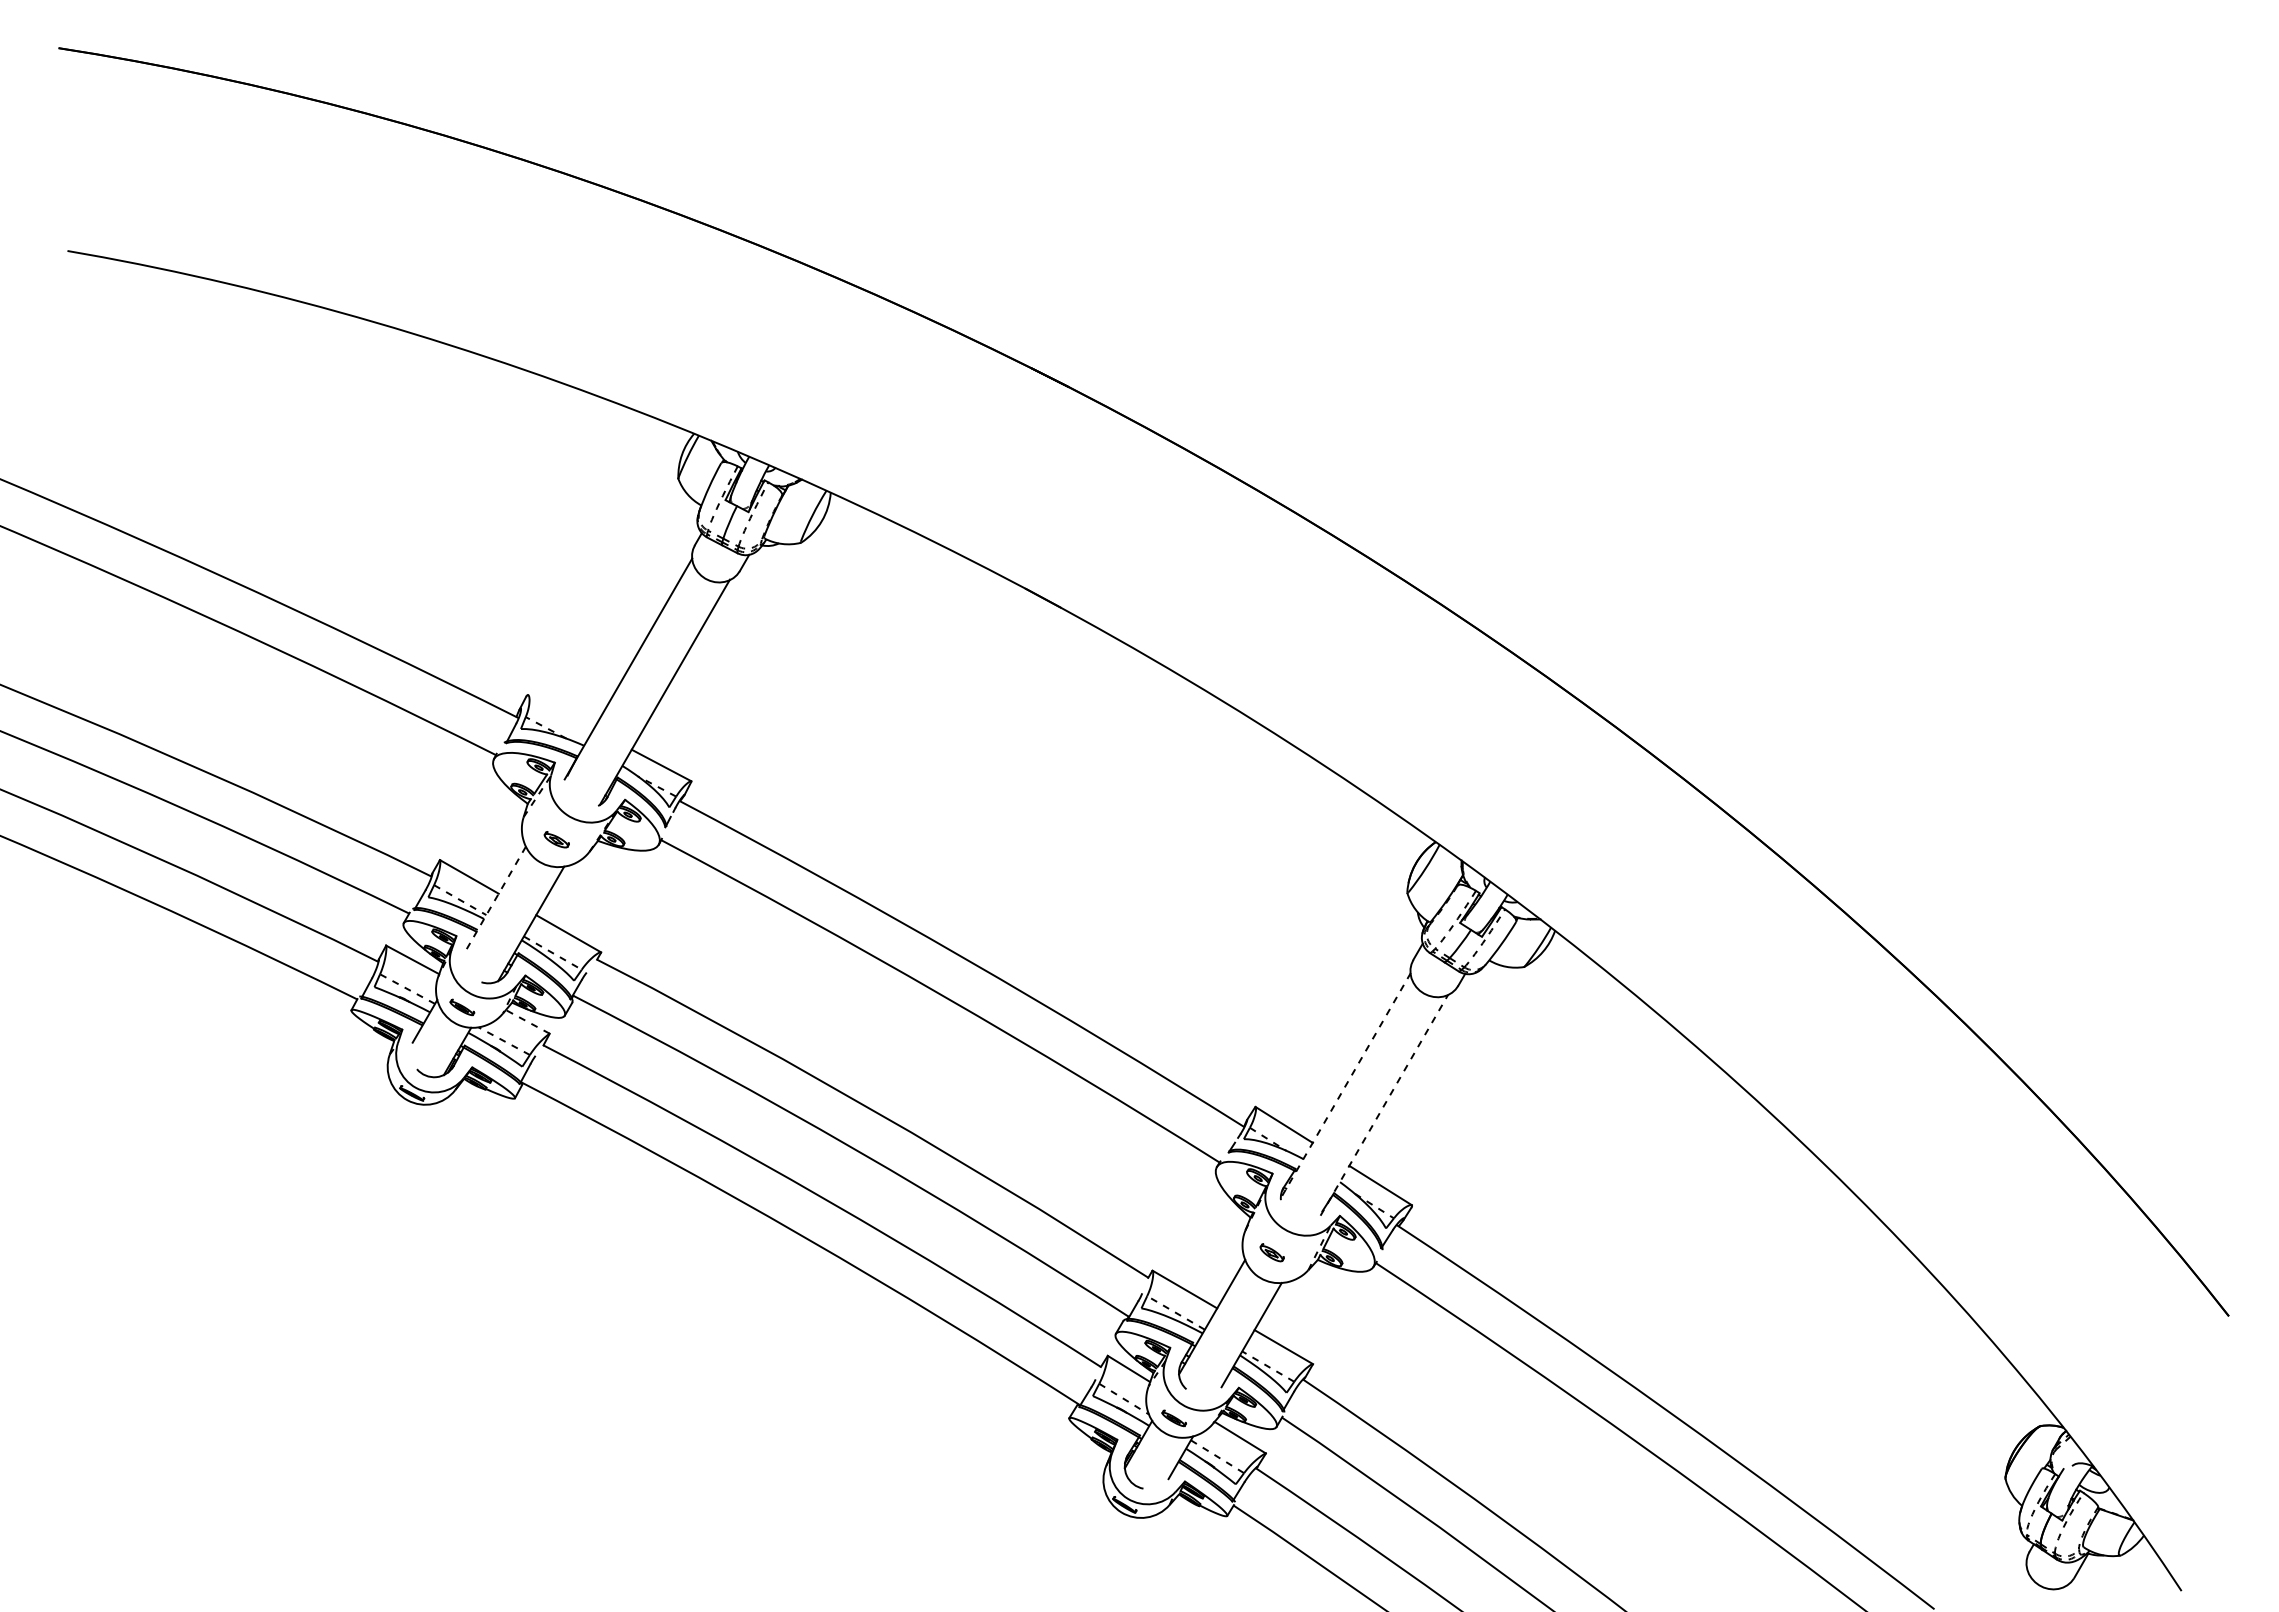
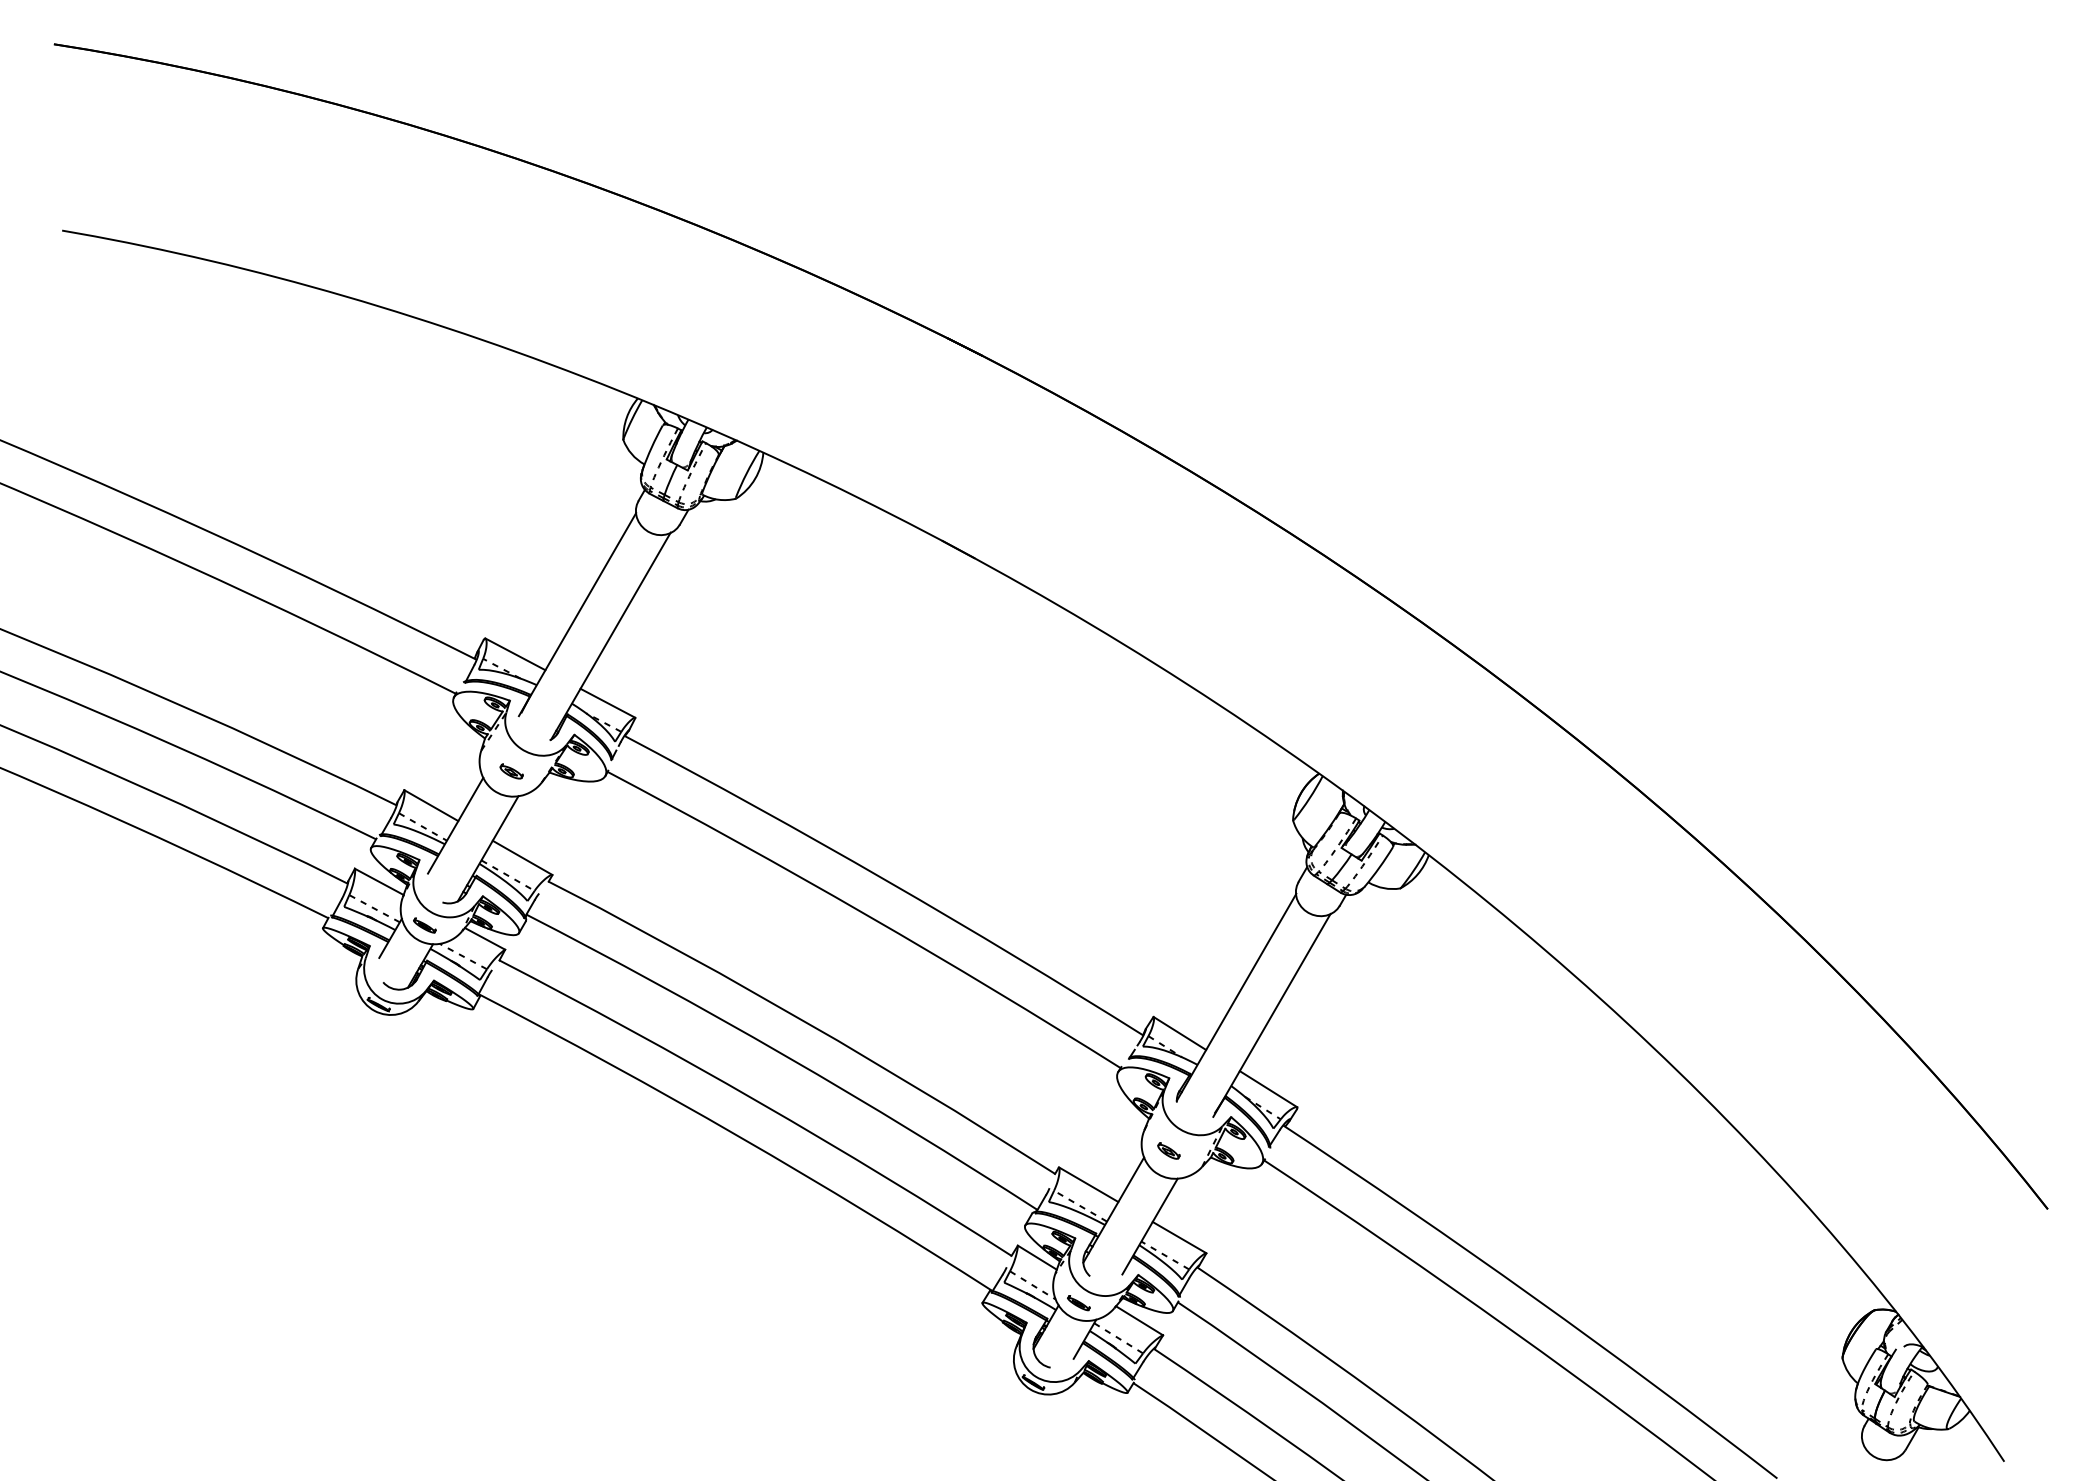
line: (560, 711) -> (515, 653), added
line: (495, 899) -> (455, 826), dashed -> solid
line: (527, 1021) -> (484, 938), dashed -> solid
line: (1345, 1085) -> (1236, 997), dashed -> solid
line: (1384, 1105) -> (1272, 1015), dashed -> solid

